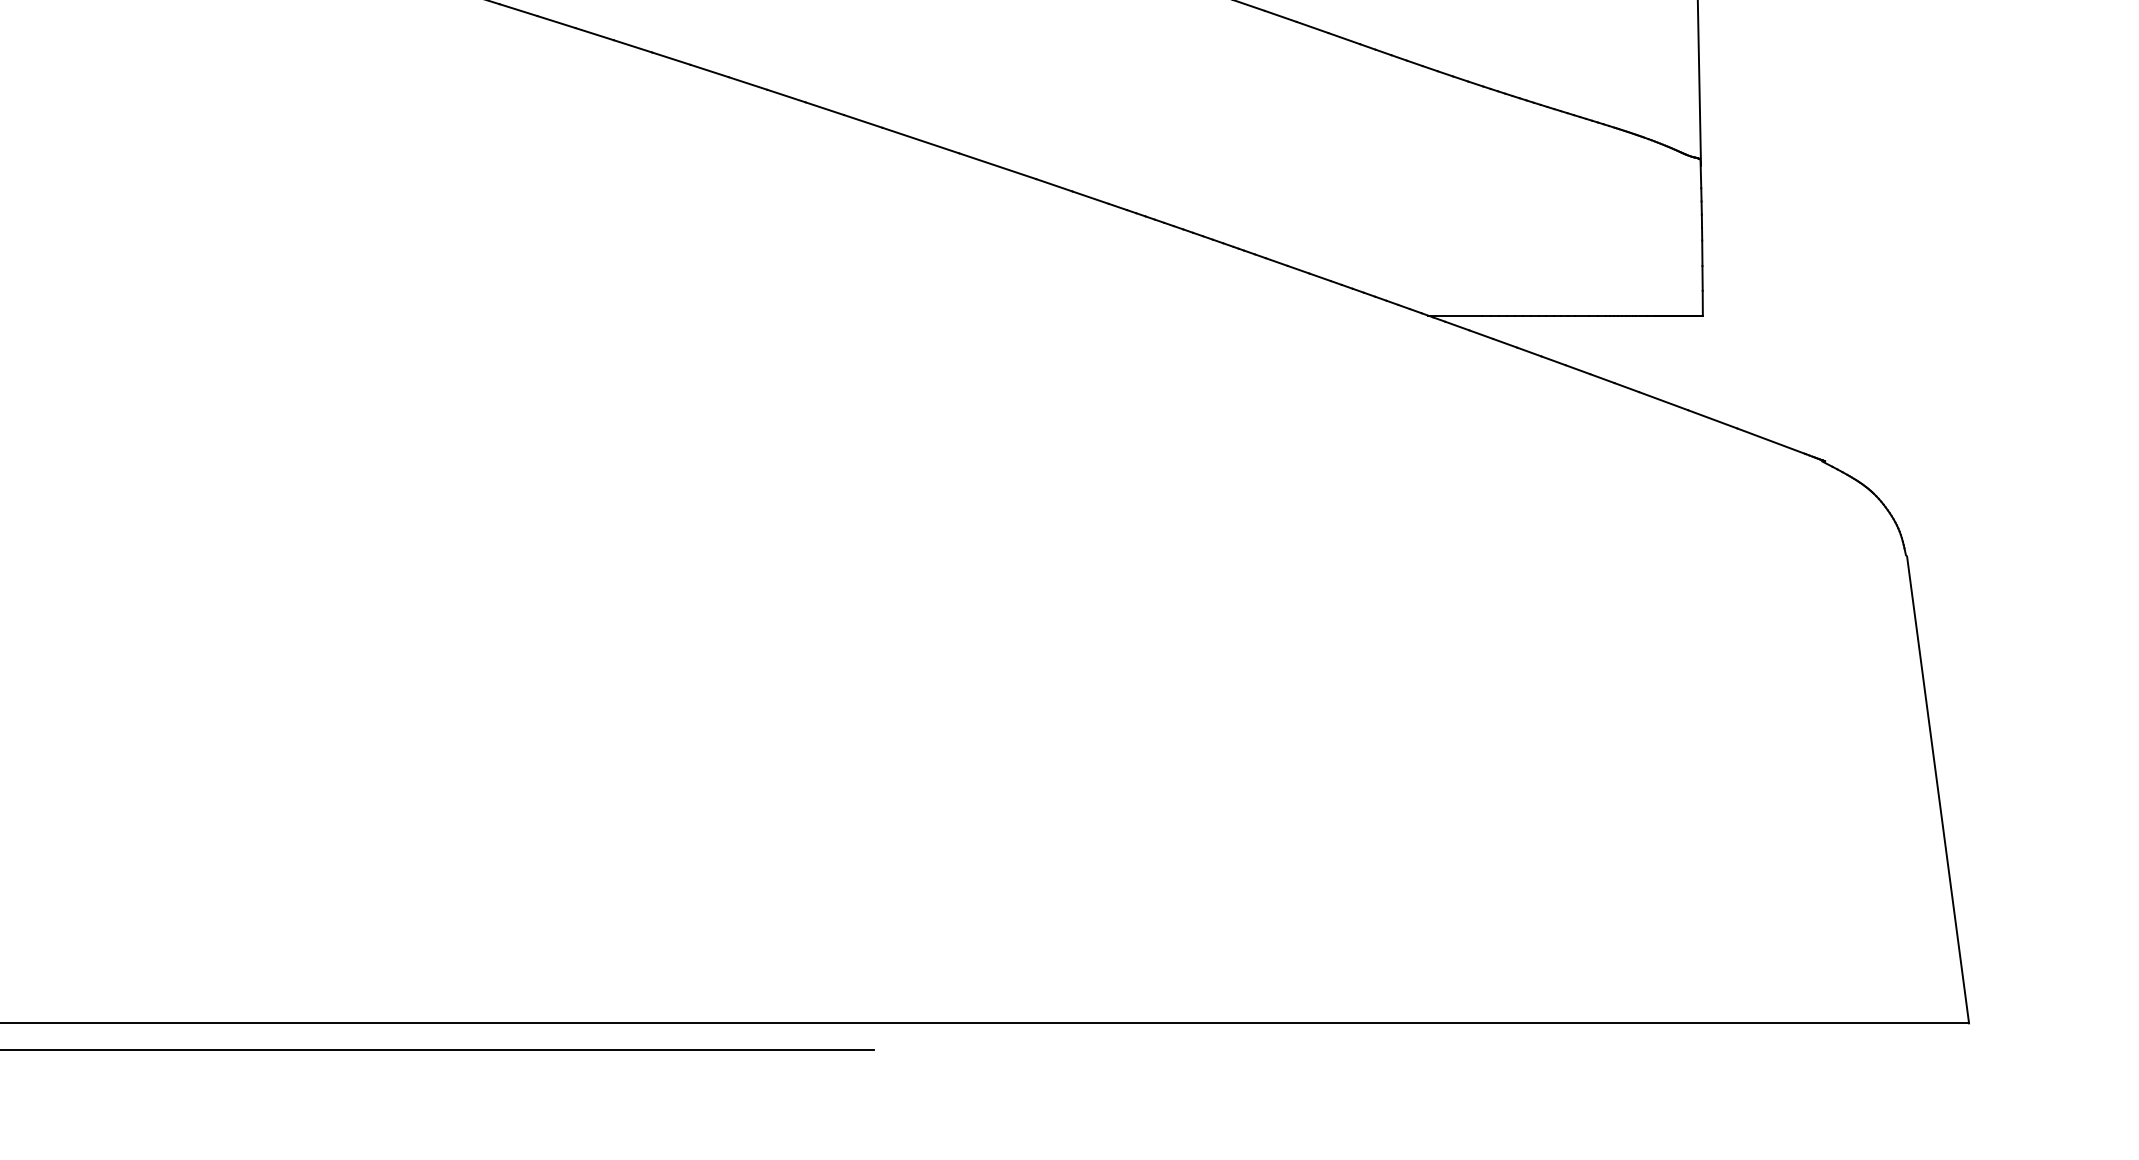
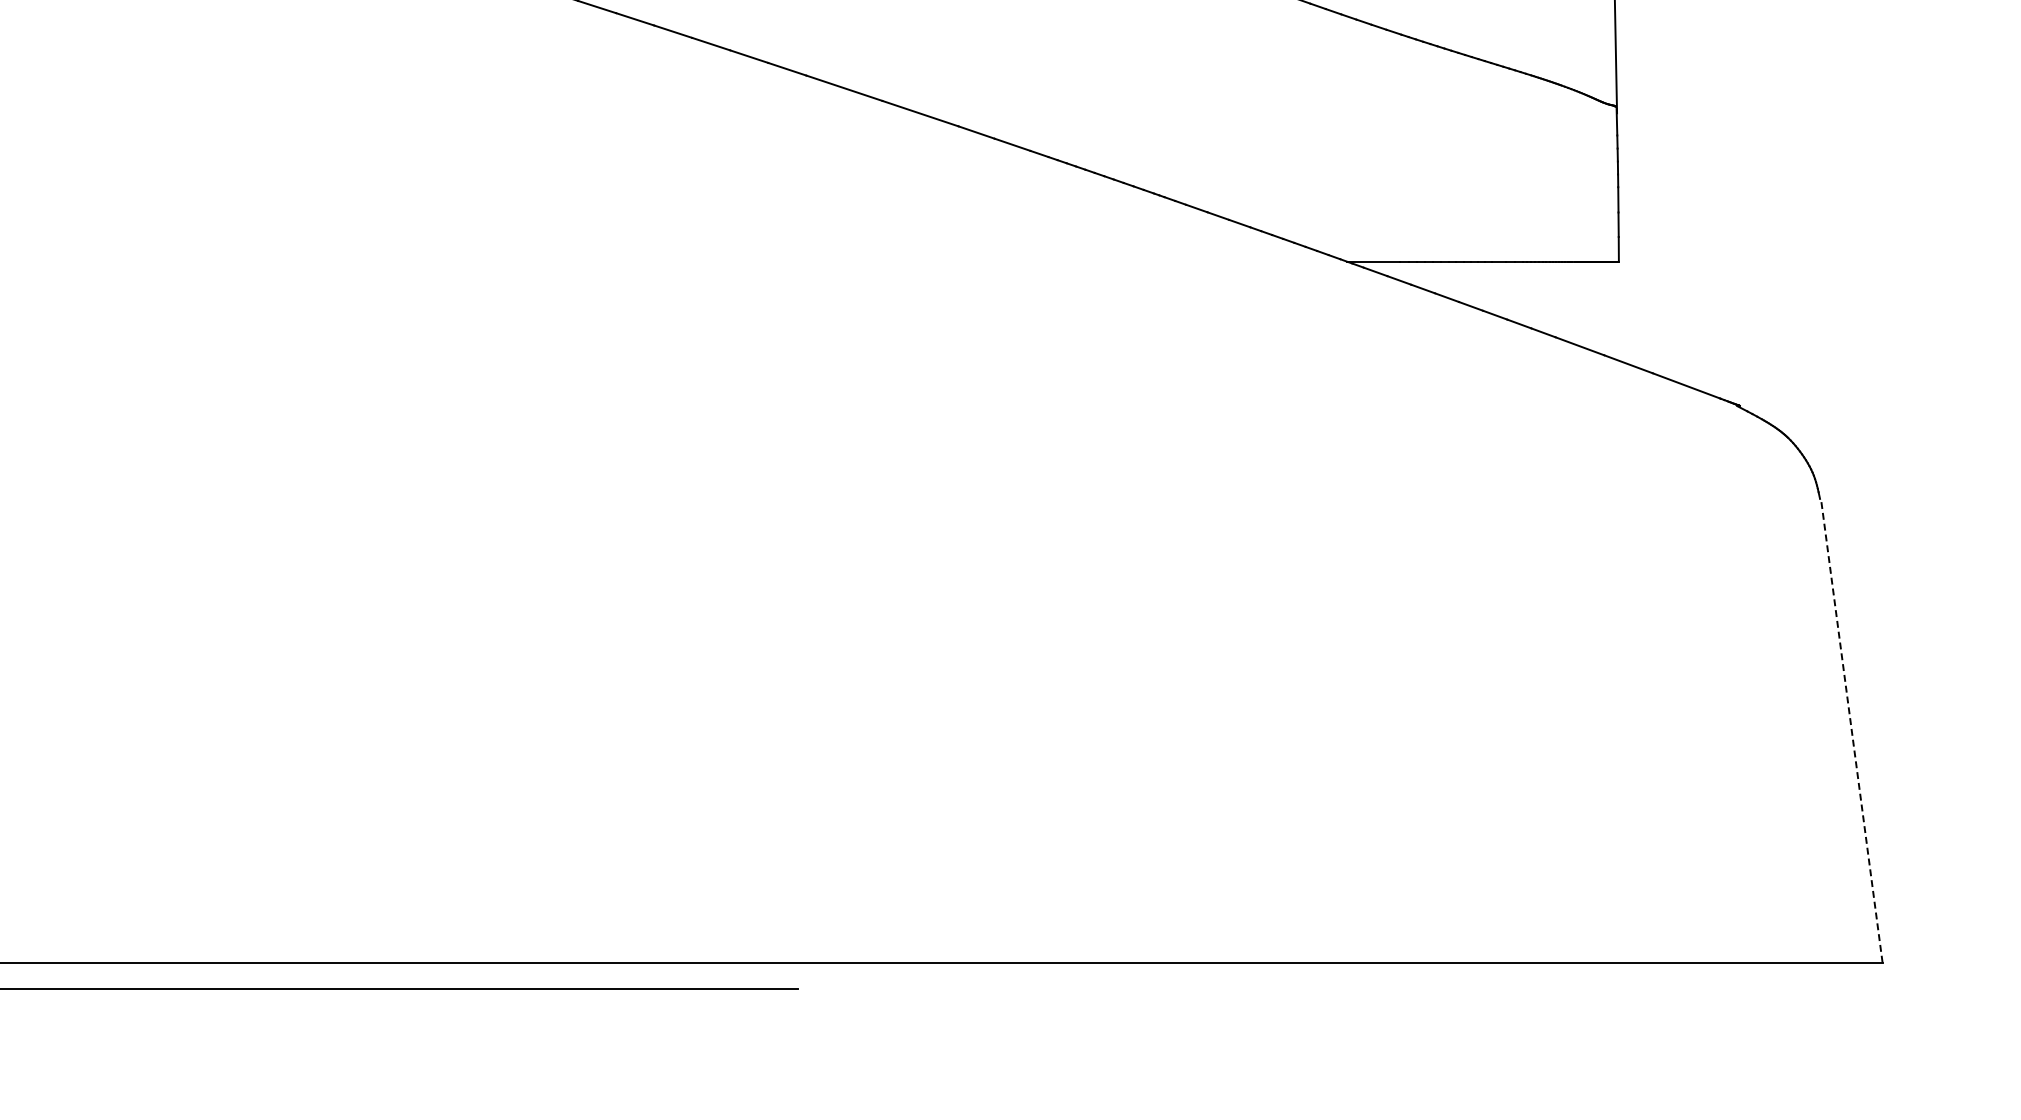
line: (1938, 789) -> (1852, 730), solid -> dashed

